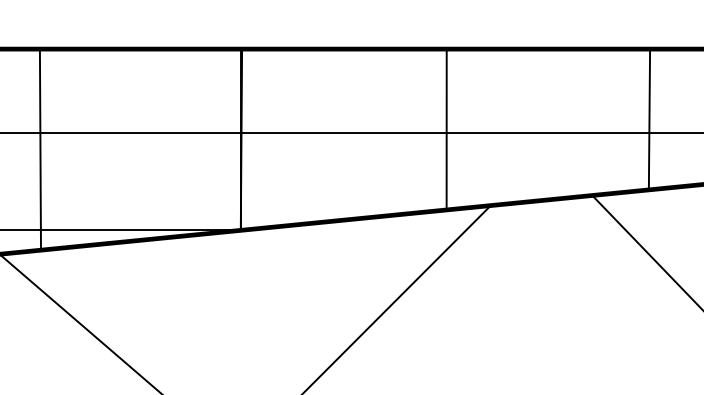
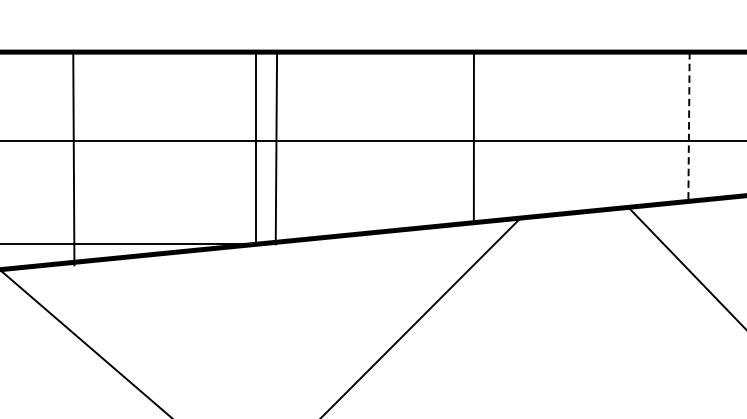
line: (649, 120) -> (689, 127), solid -> dashed
line: (241, 139) -> (276, 147), moved
line: (40, 149) -> (73, 158), moved

